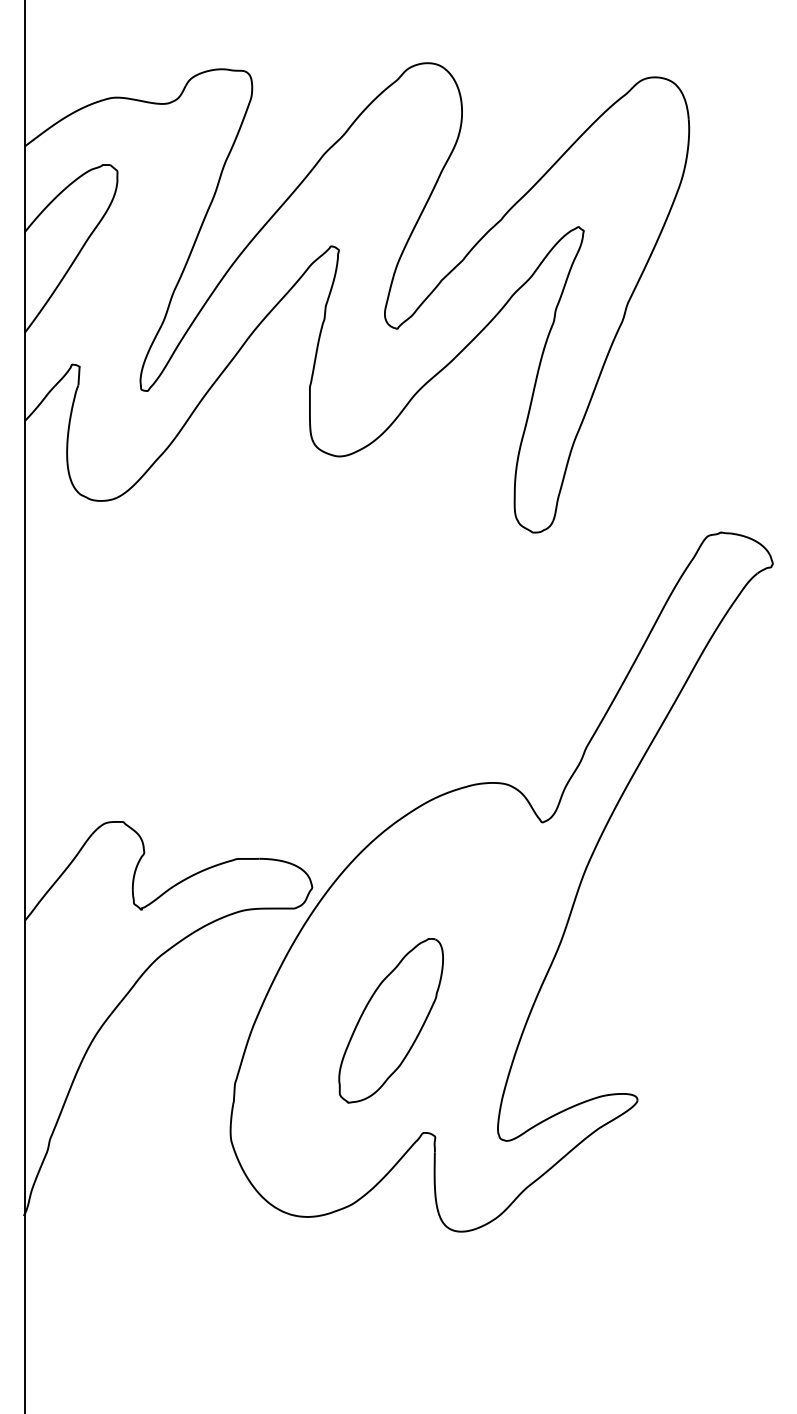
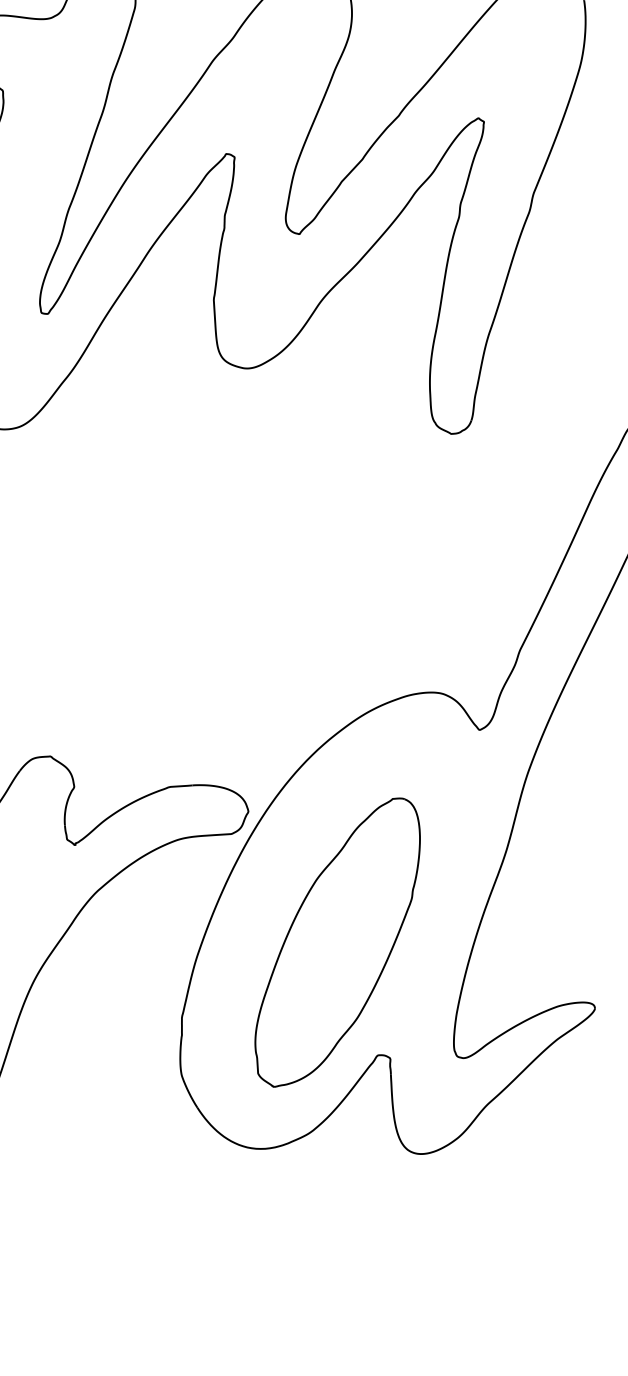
part: (390, 1020) -> (337, 942), size x1.67

